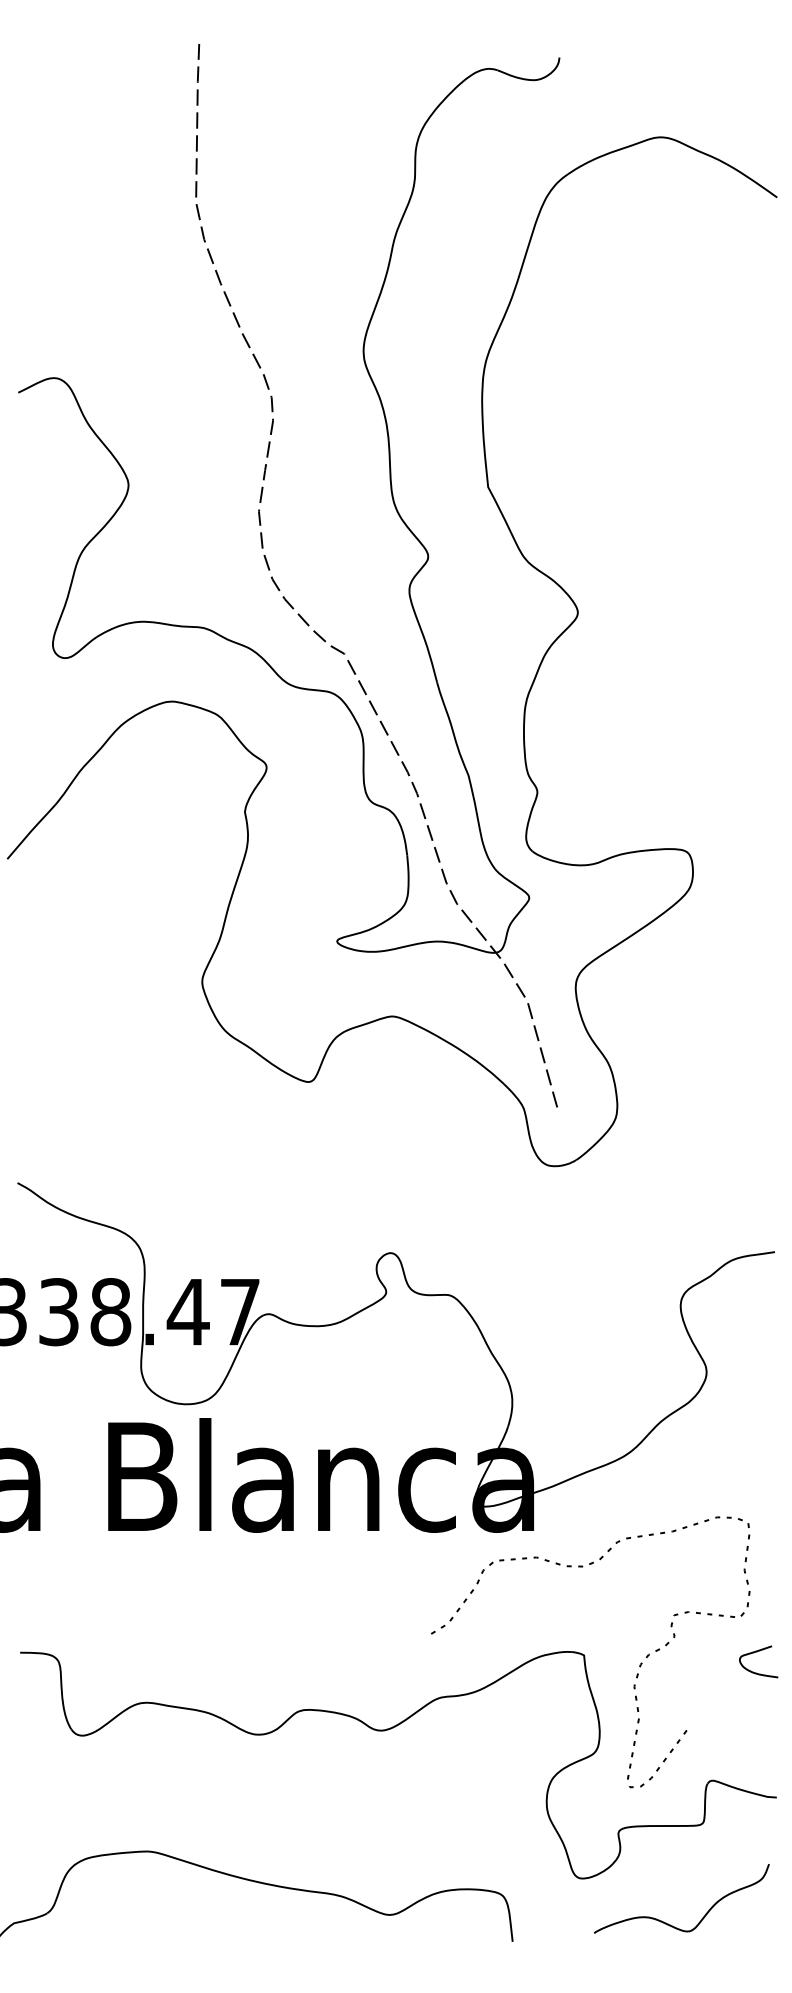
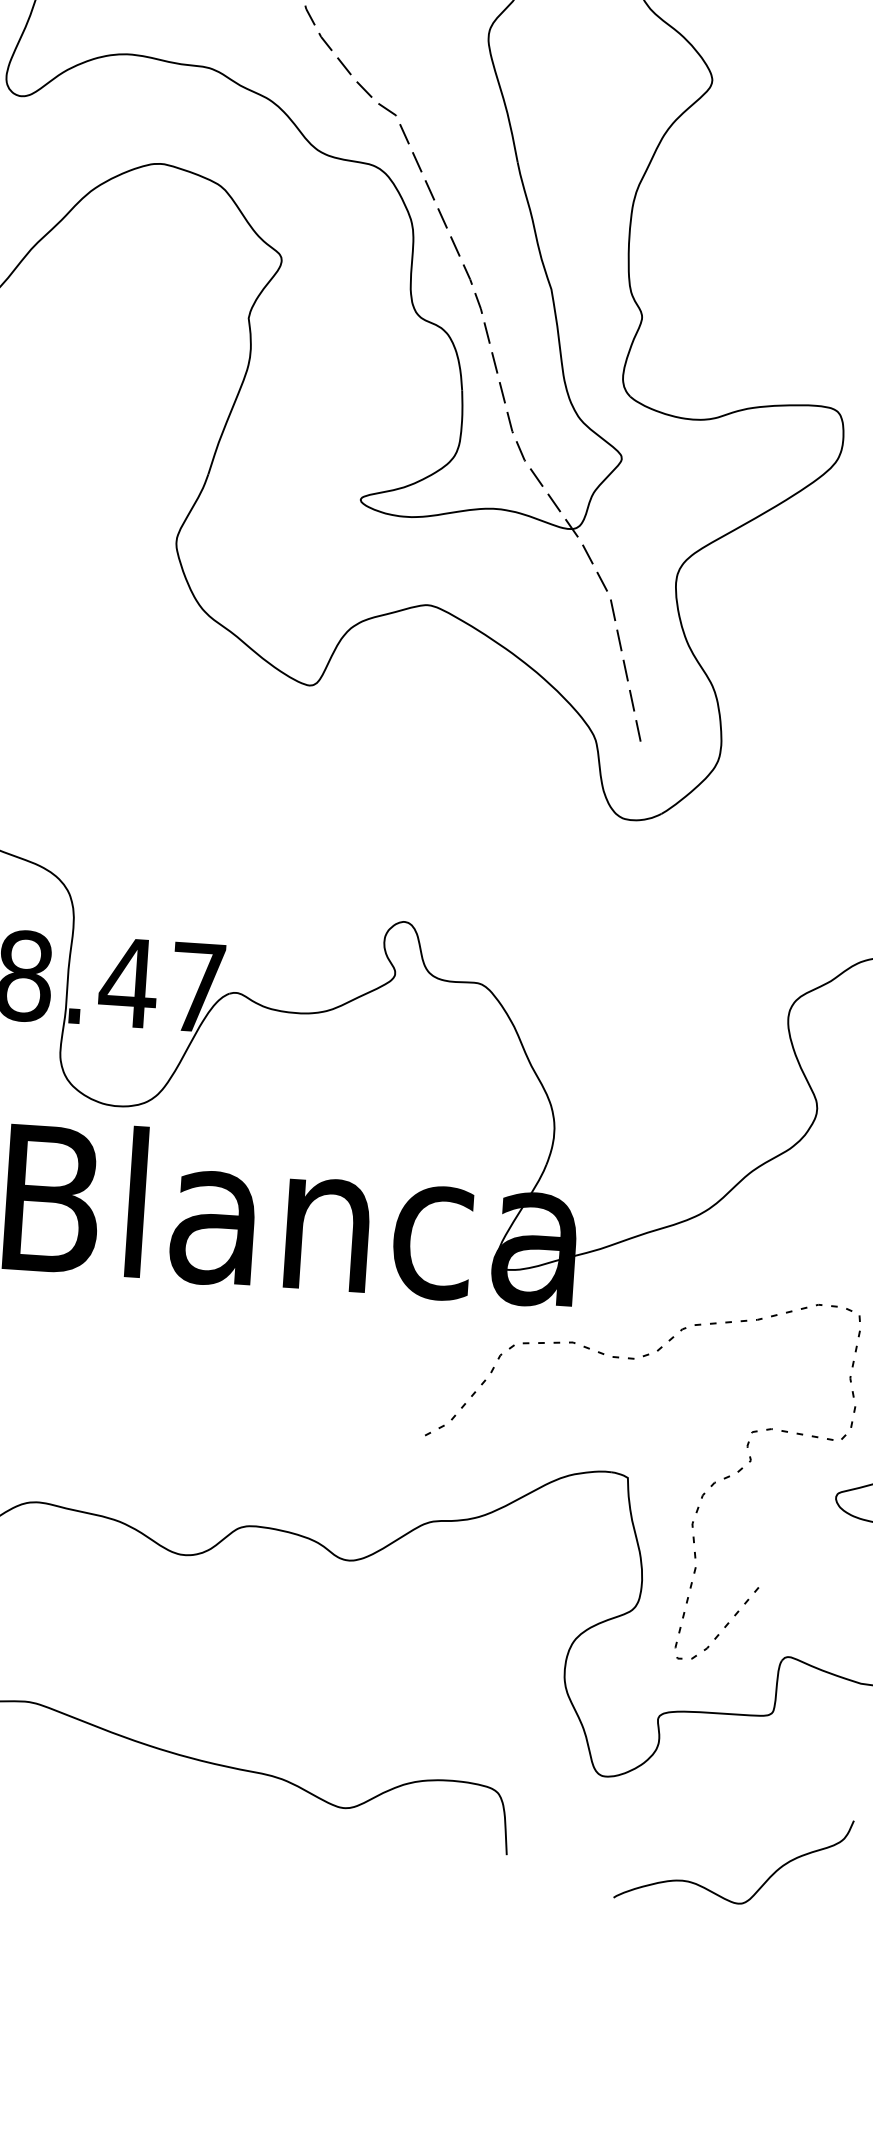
curve: (668, 1923) -> (713, 1891), moved

